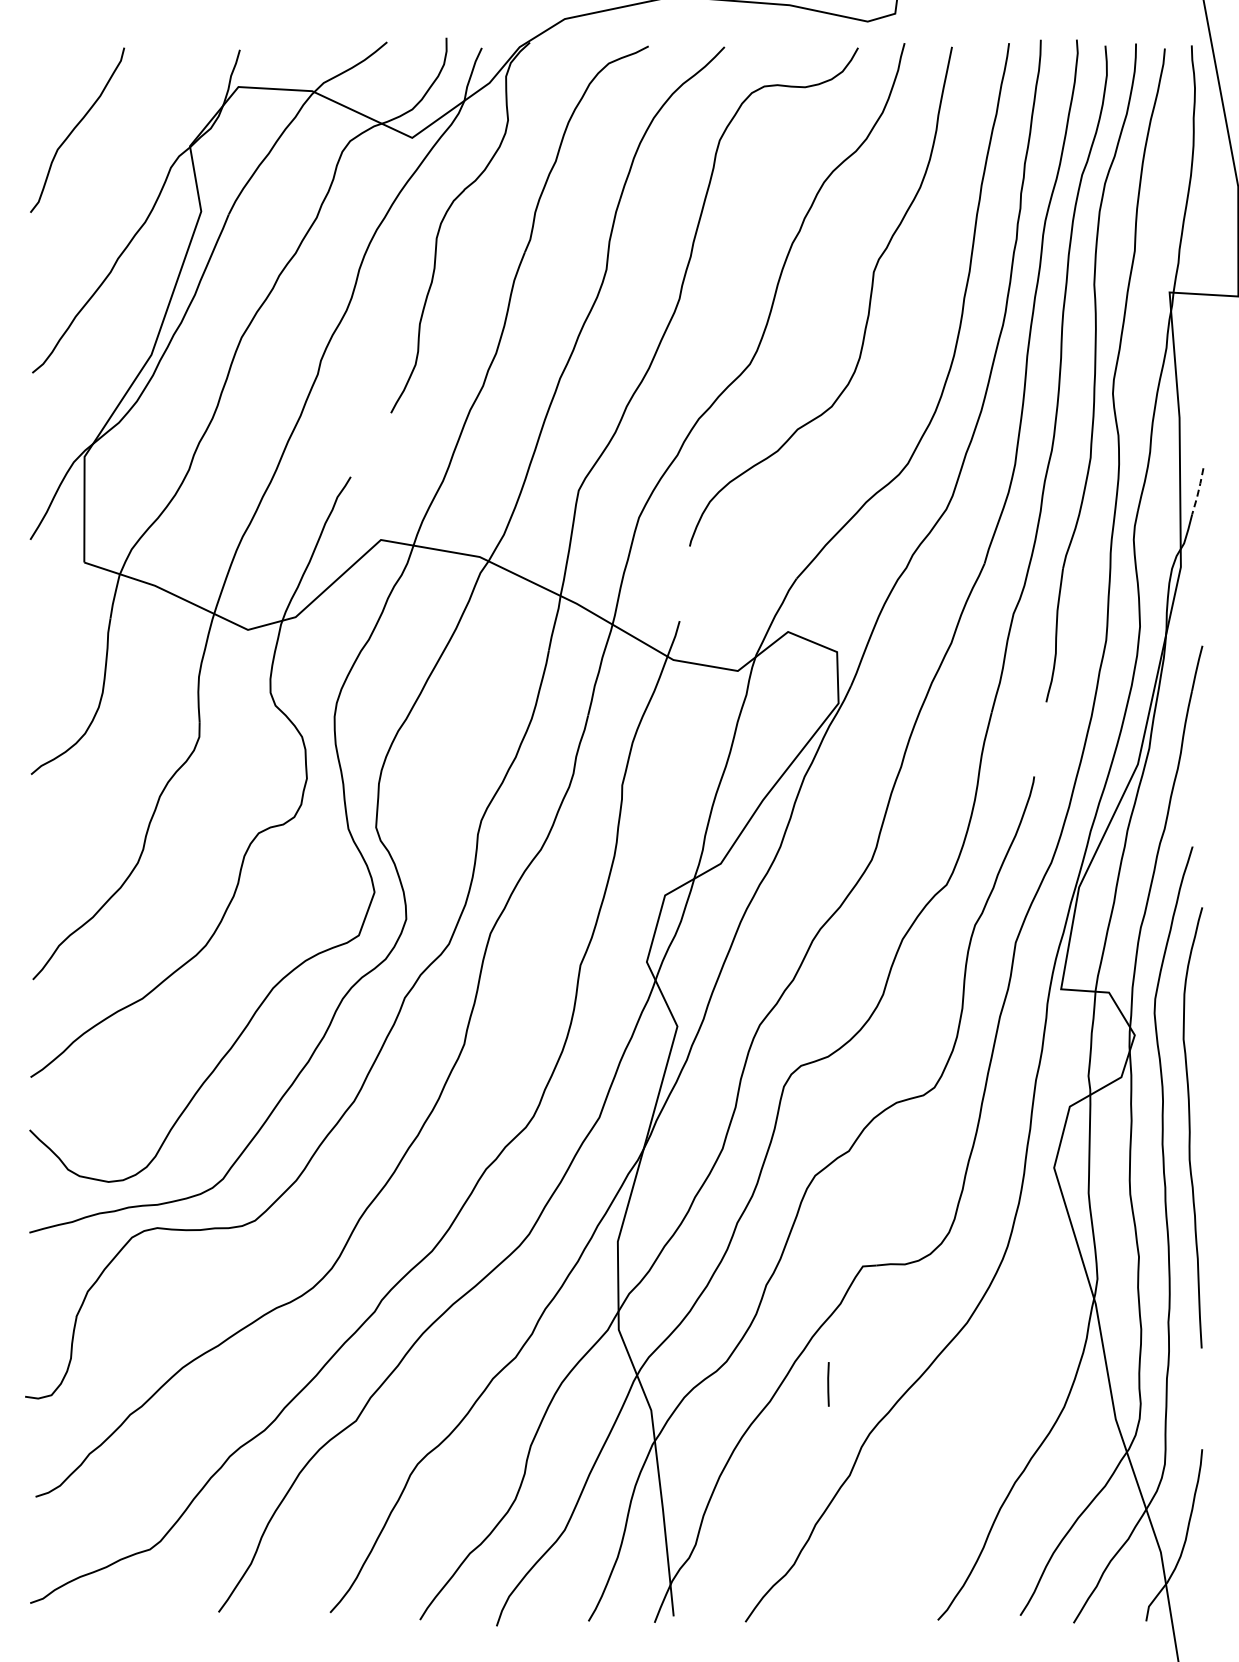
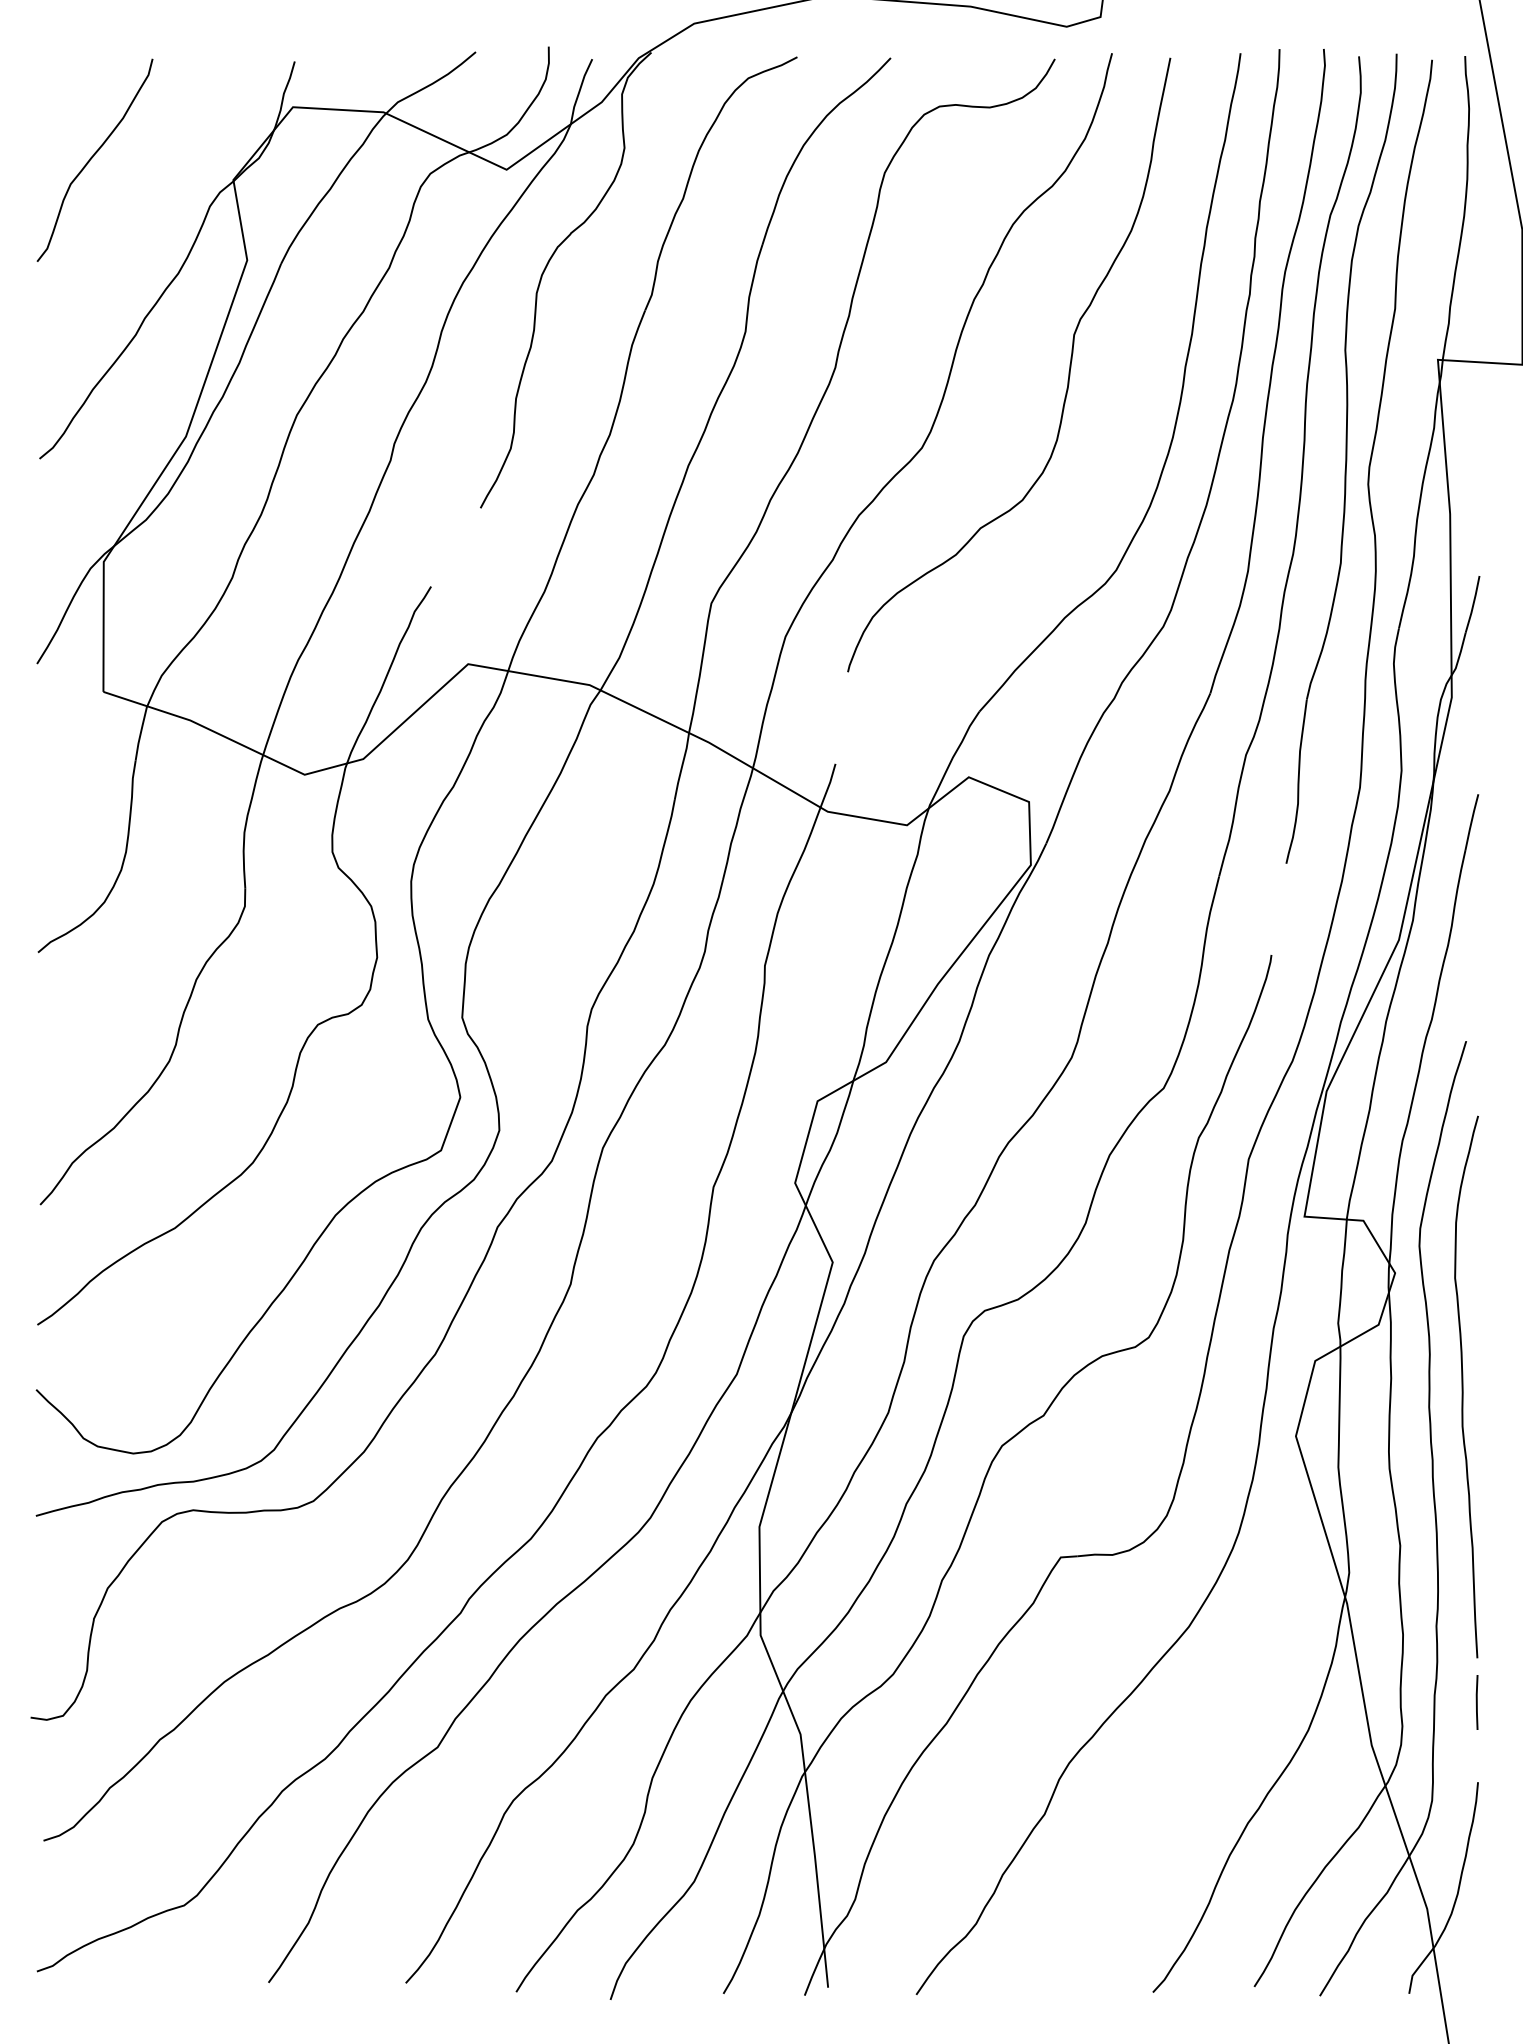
line: (1198, 491) -> (1473, 604), dashed -> solid
line: (828, 1384) -> (1477, 1702), moved

